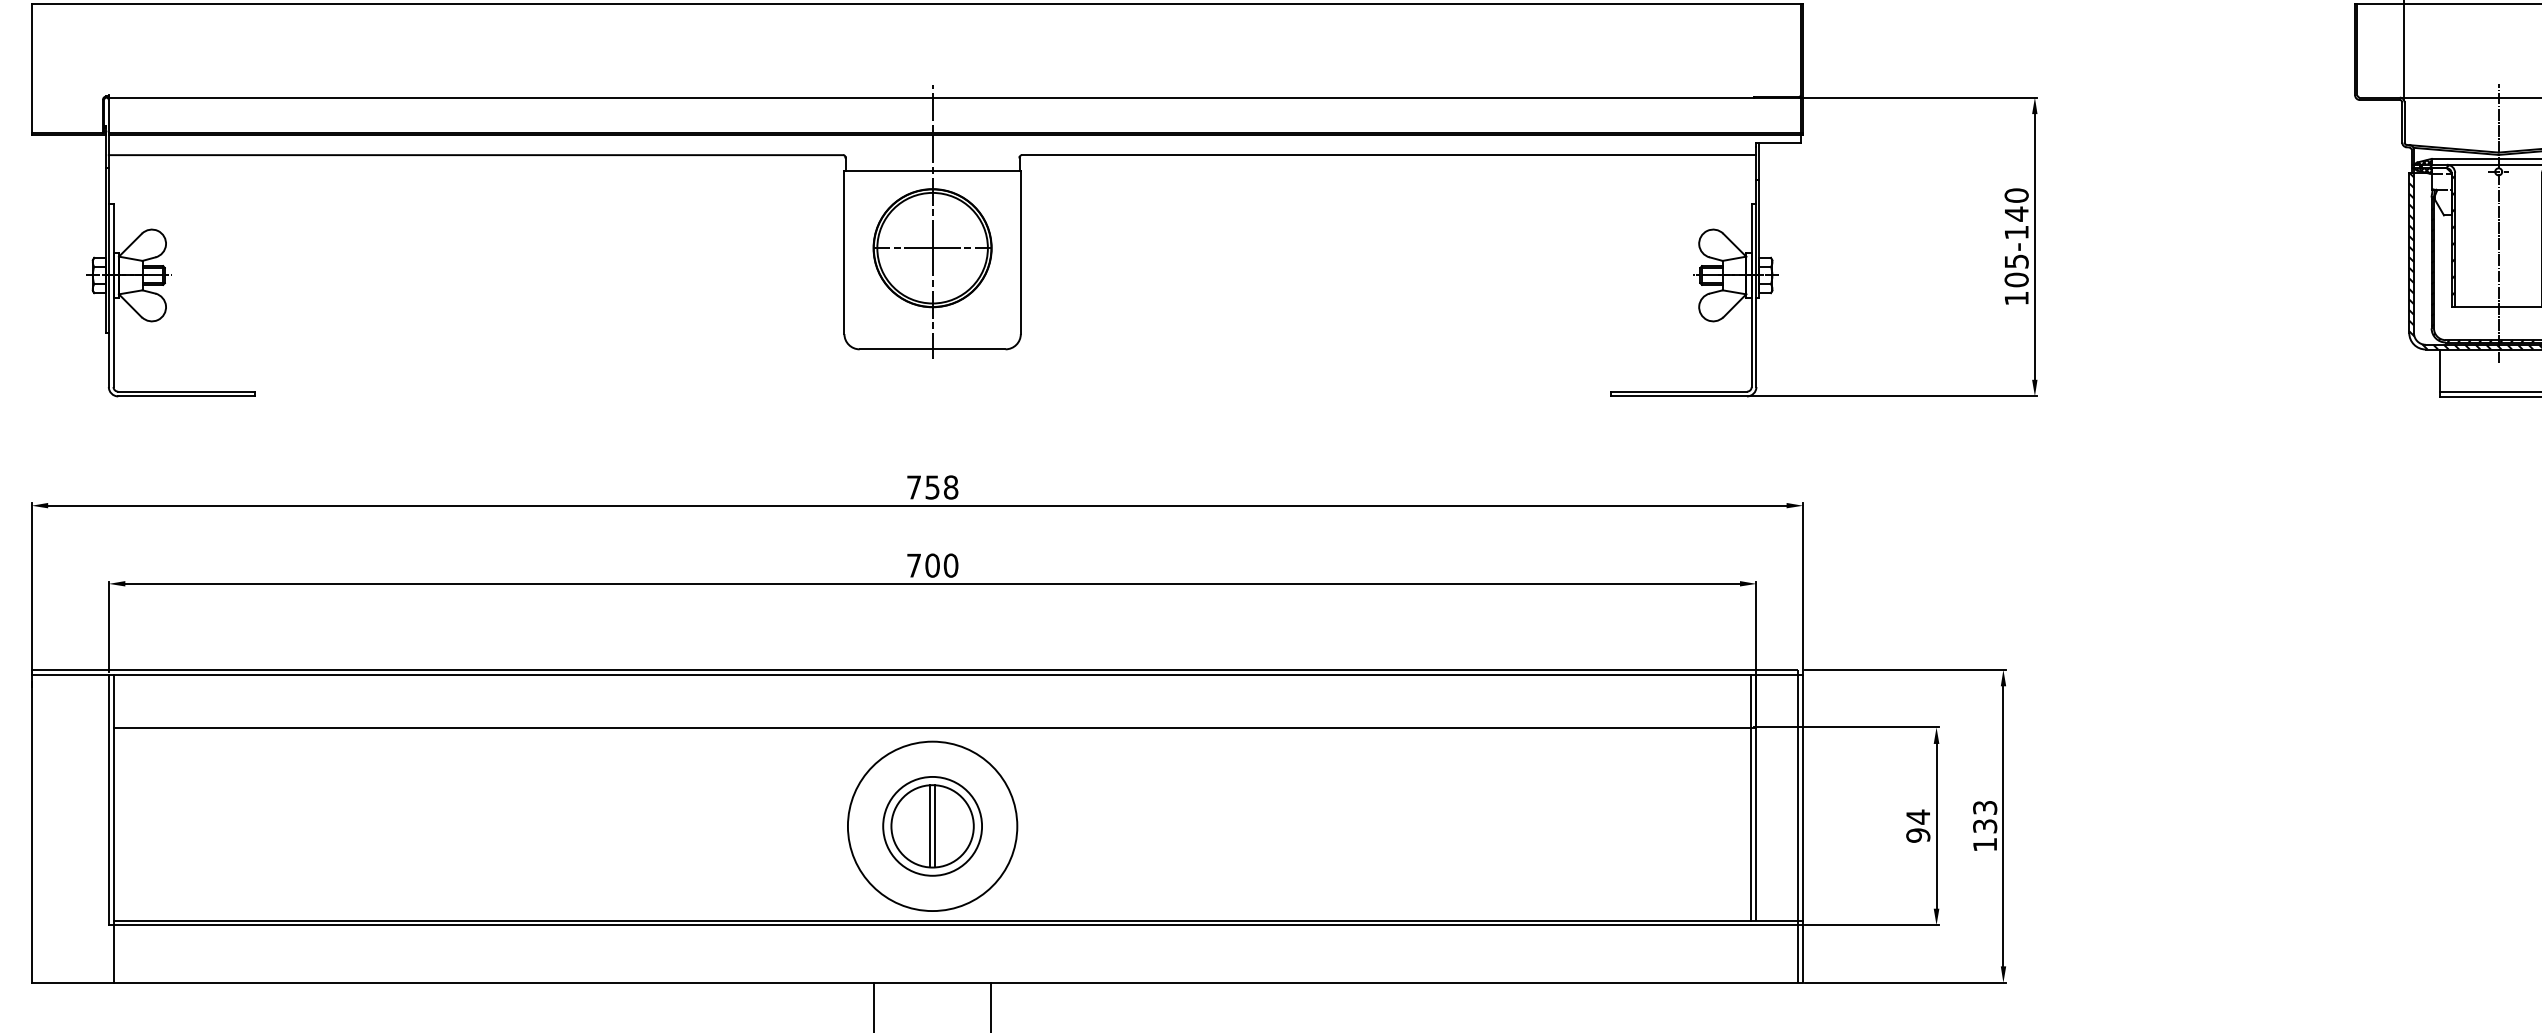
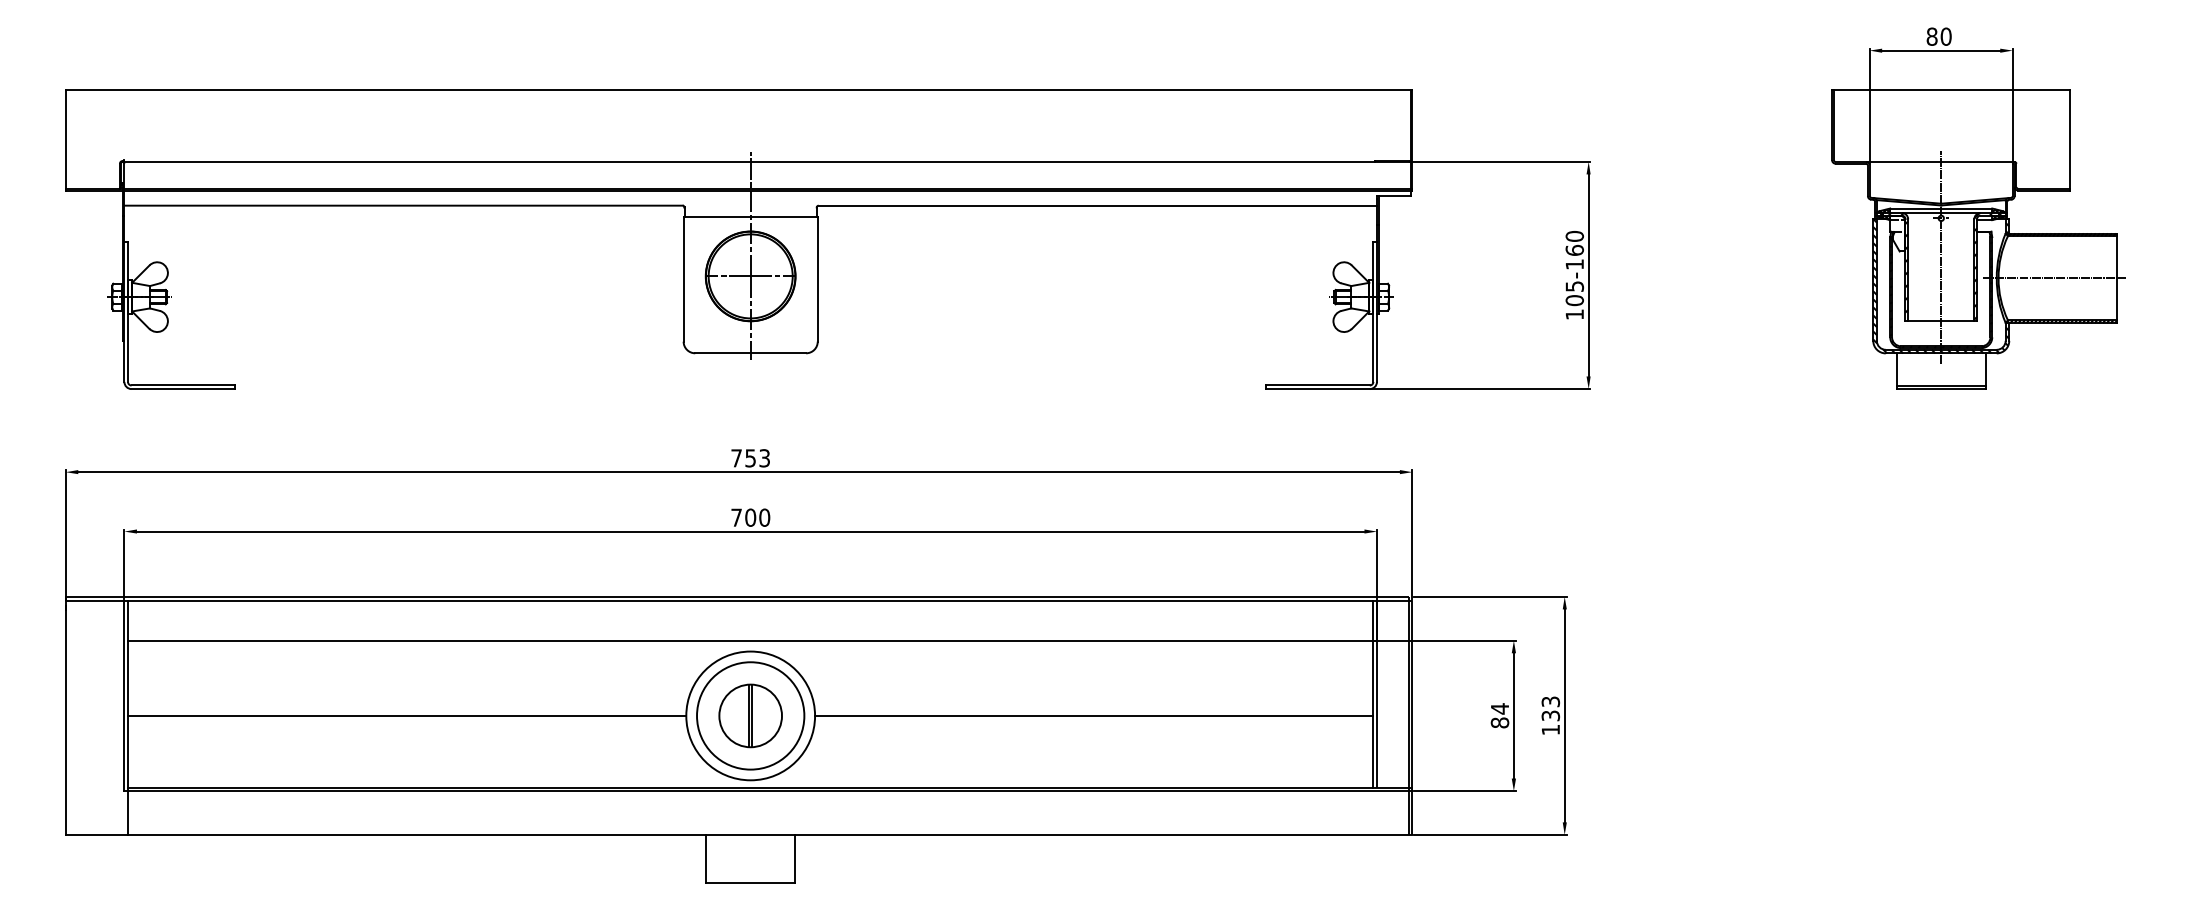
text: (2016, 214) -> (1574, 250), 105-140 -> 105-160
text: (950, 487) -> (764, 458), 758 -> 753
line: (479, 825) -> (406, 715), added
circle: (932, 825) -> (750, 715), size x1.43
line: (1384, 825) -> (1094, 715), added
text: (1918, 834) -> (1500, 722), 94 -> 84

